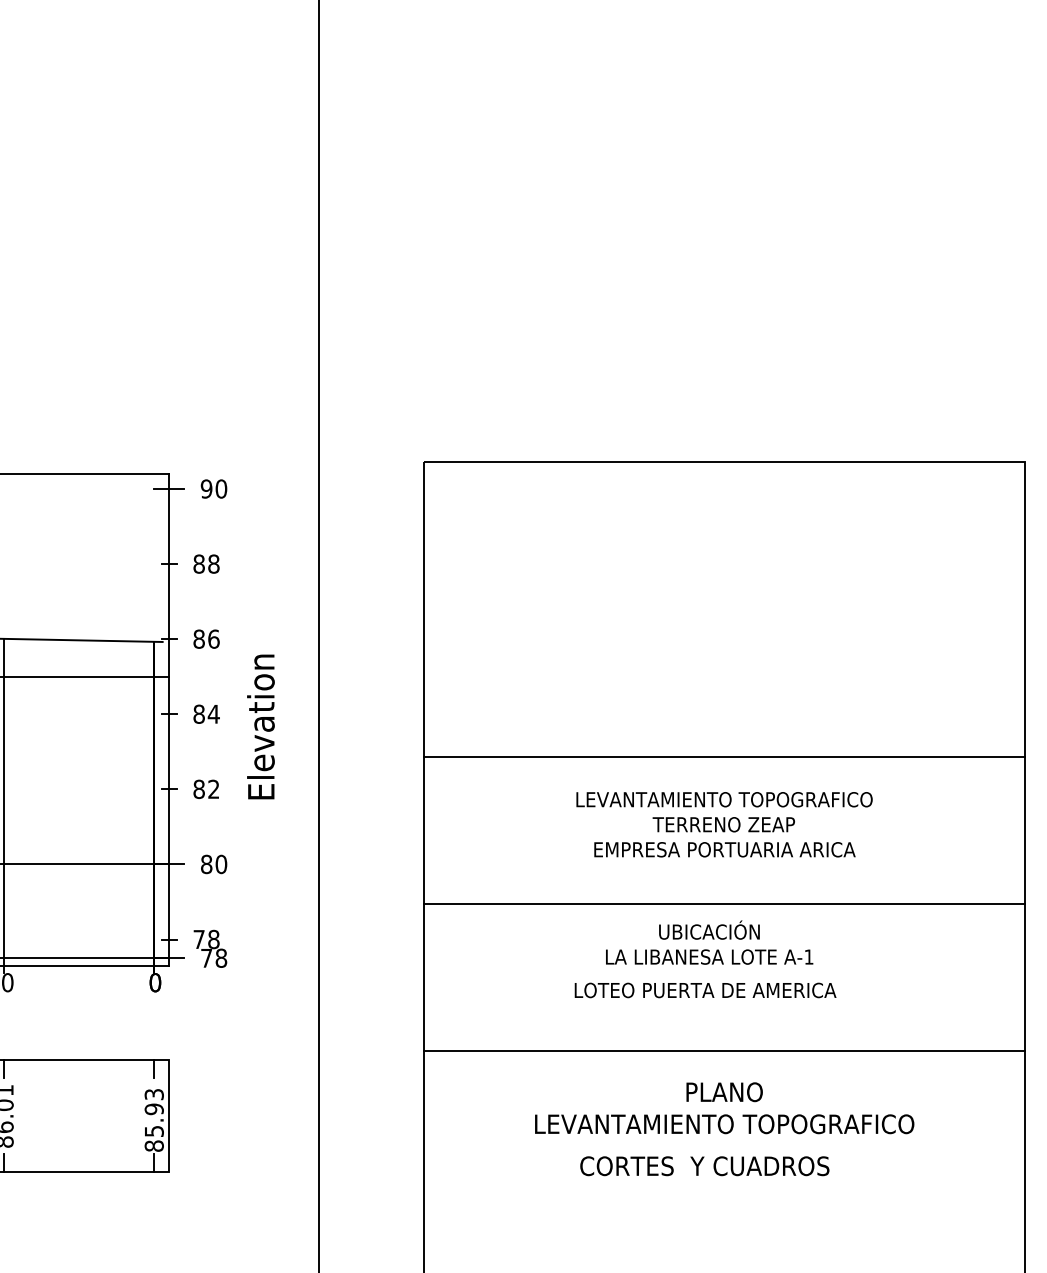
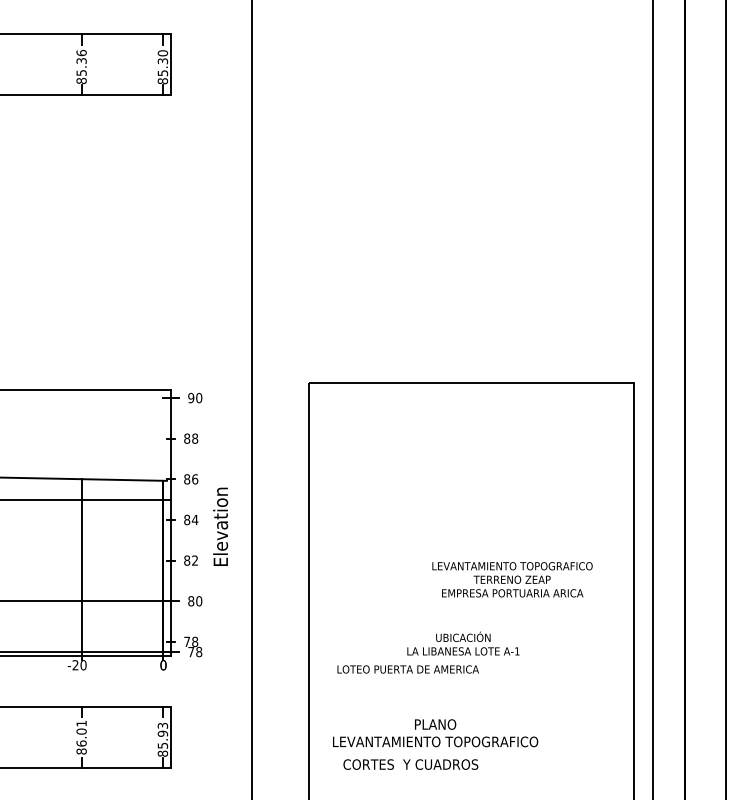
line: (722, 755) -> (470, 542), removed
text: (724, 824) -> (512, 579), moved
line: (722, 903) -> (470, 622), removed
text: (704, 990) -> (407, 669), moved
line: (722, 1051) -> (470, 702), removed
text: (724, 1108) -> (435, 733), moved
text: (704, 1166) -> (410, 764), moved

